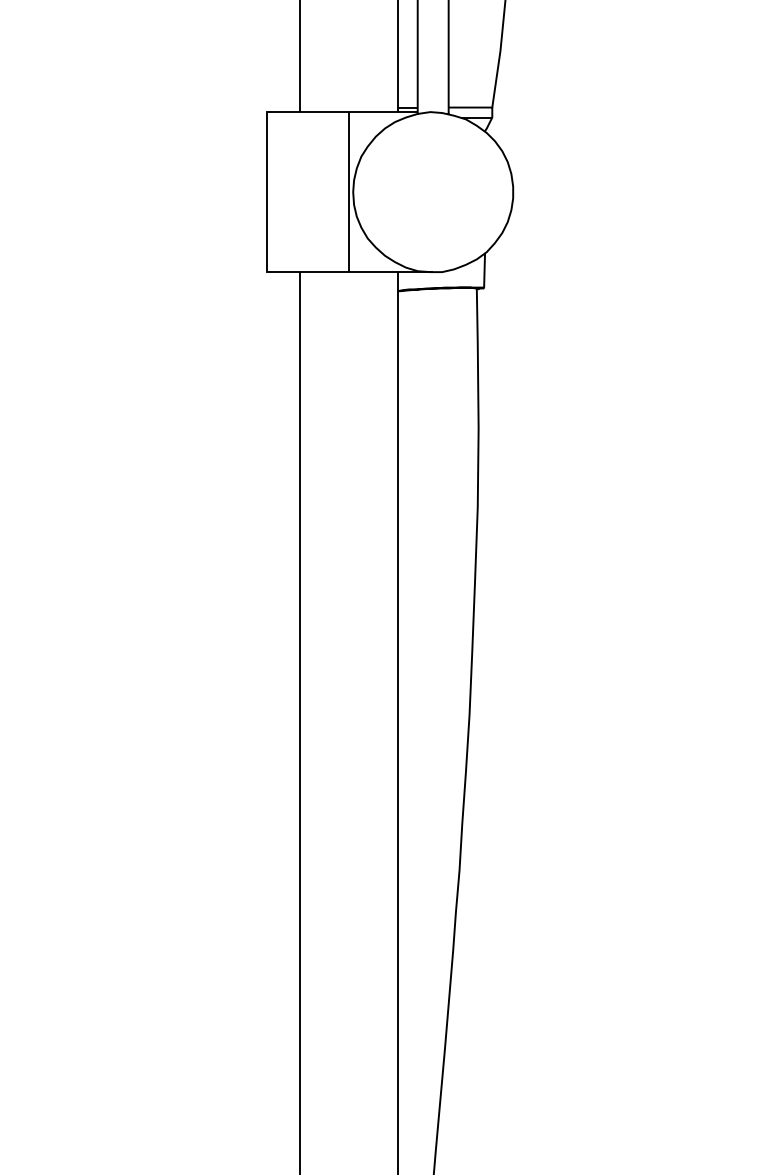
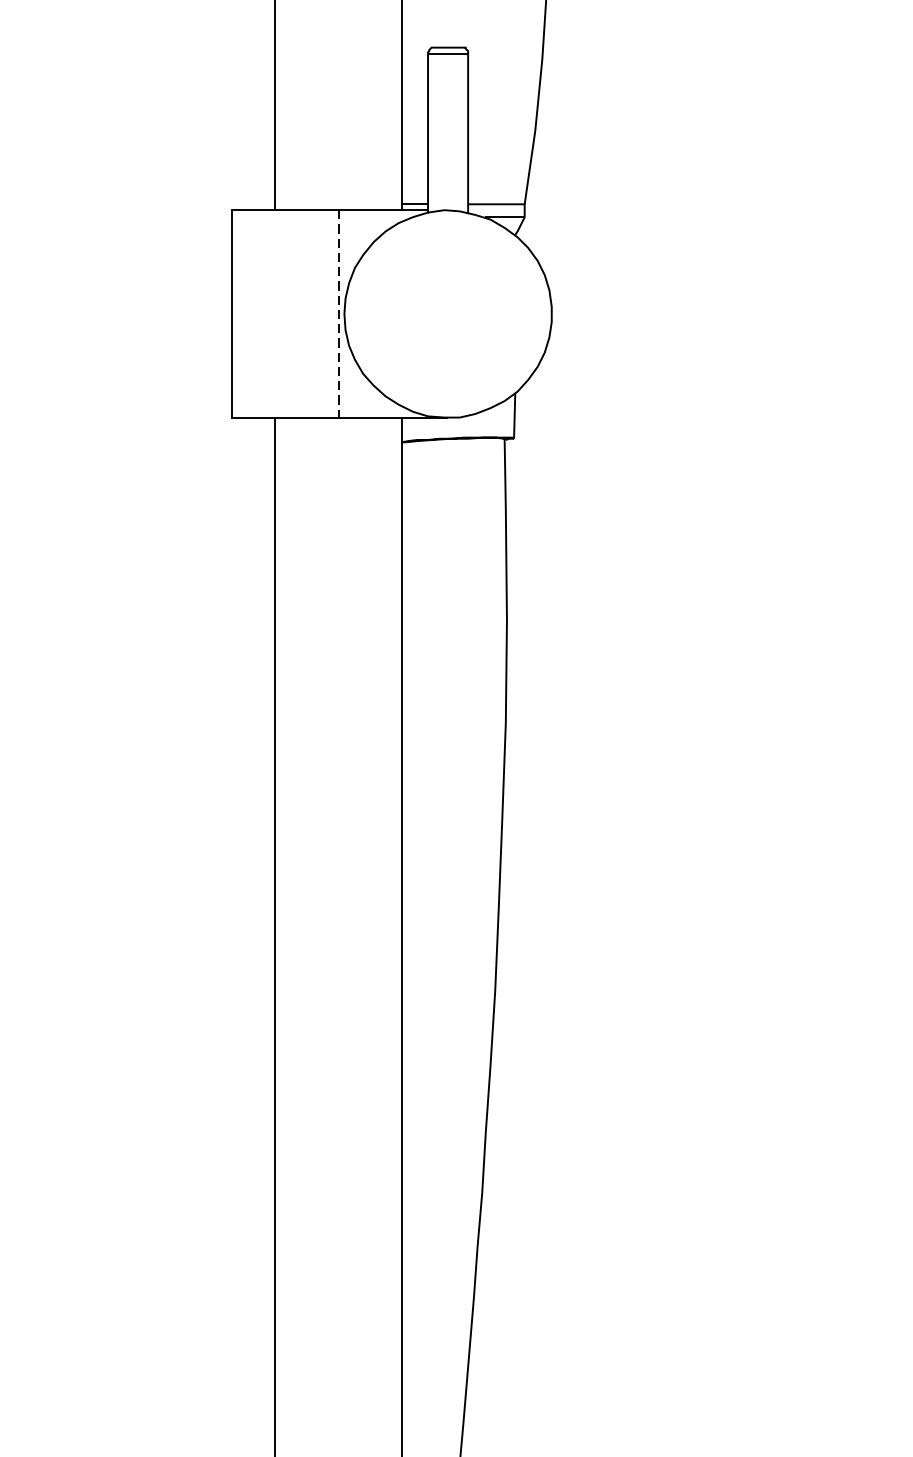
line: (348, 192) -> (338, 314), solid -> dashed

